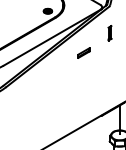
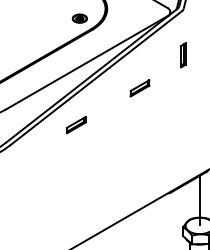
part: (45, 74) -> (75, 124), added

